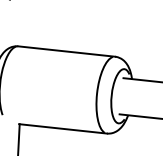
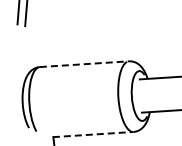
line: (66, 51) -> (84, 64), solid -> dashed
line: (63, 128) -> (93, 134), solid -> dashed

